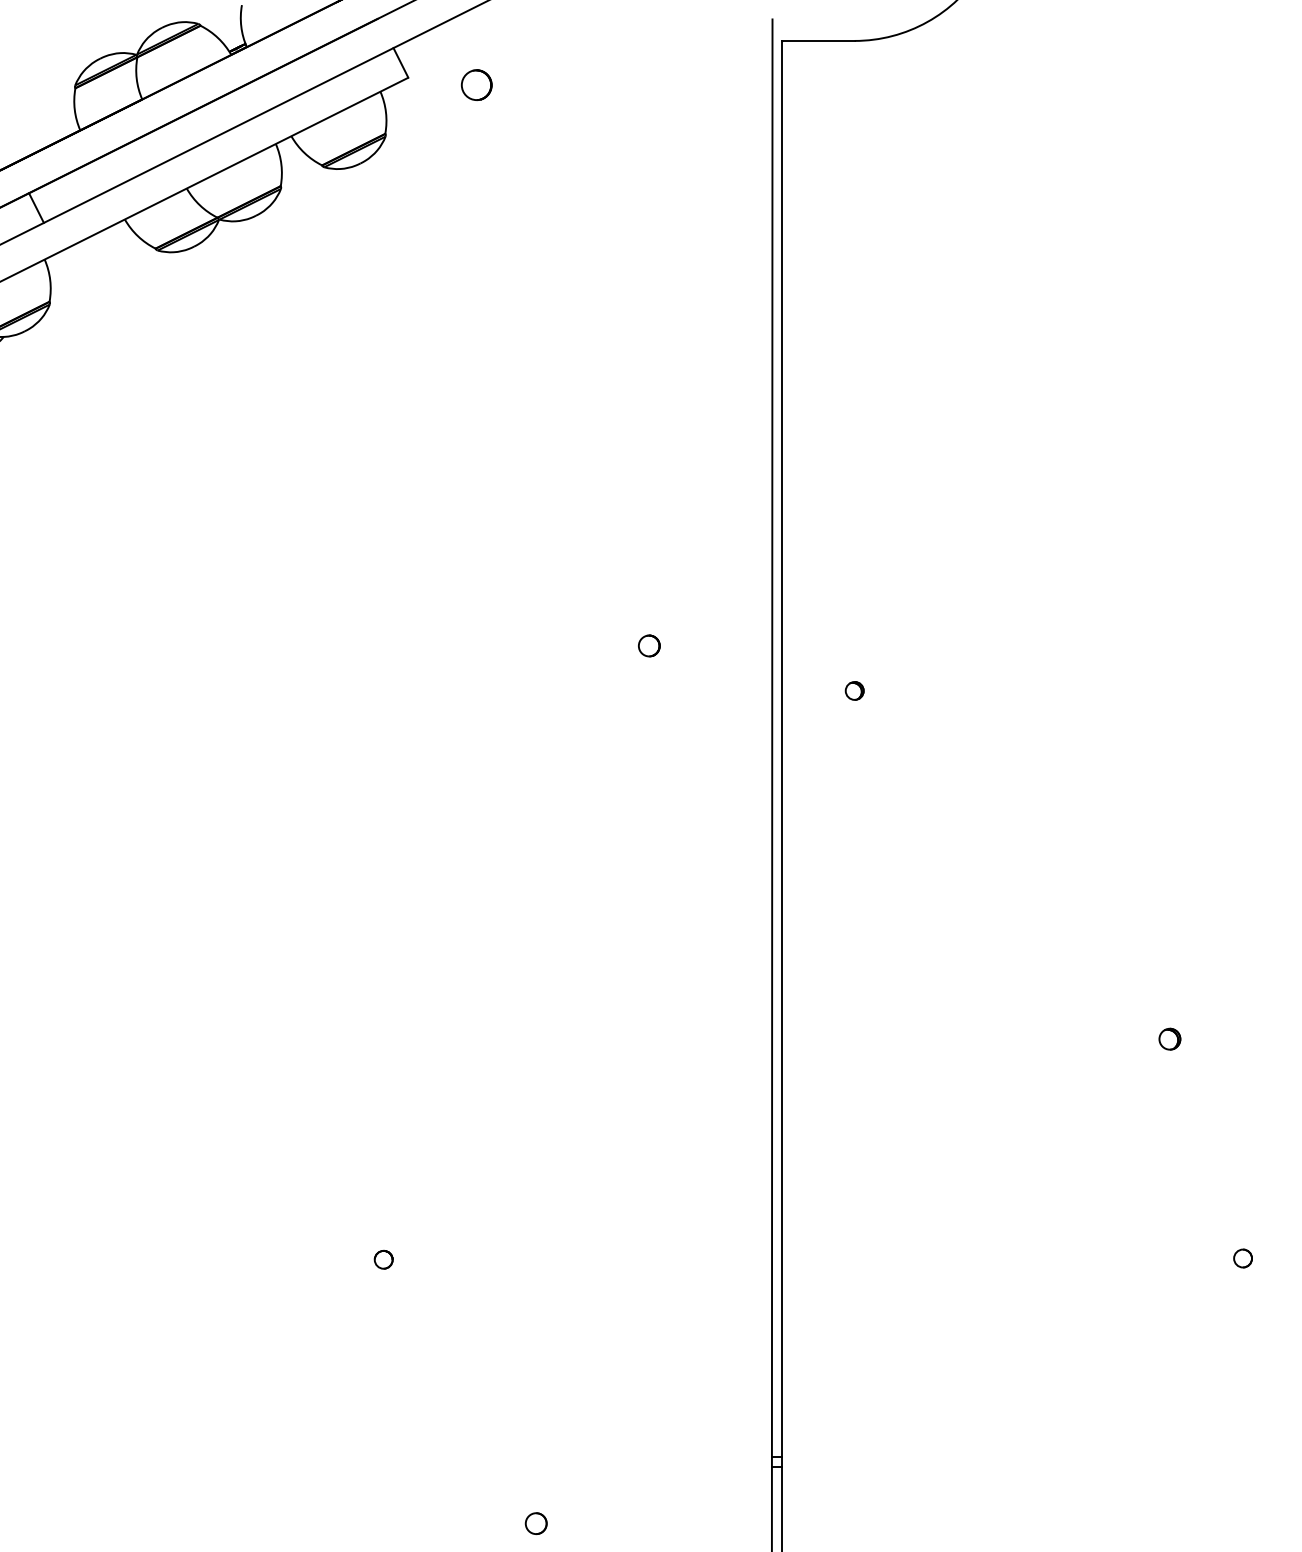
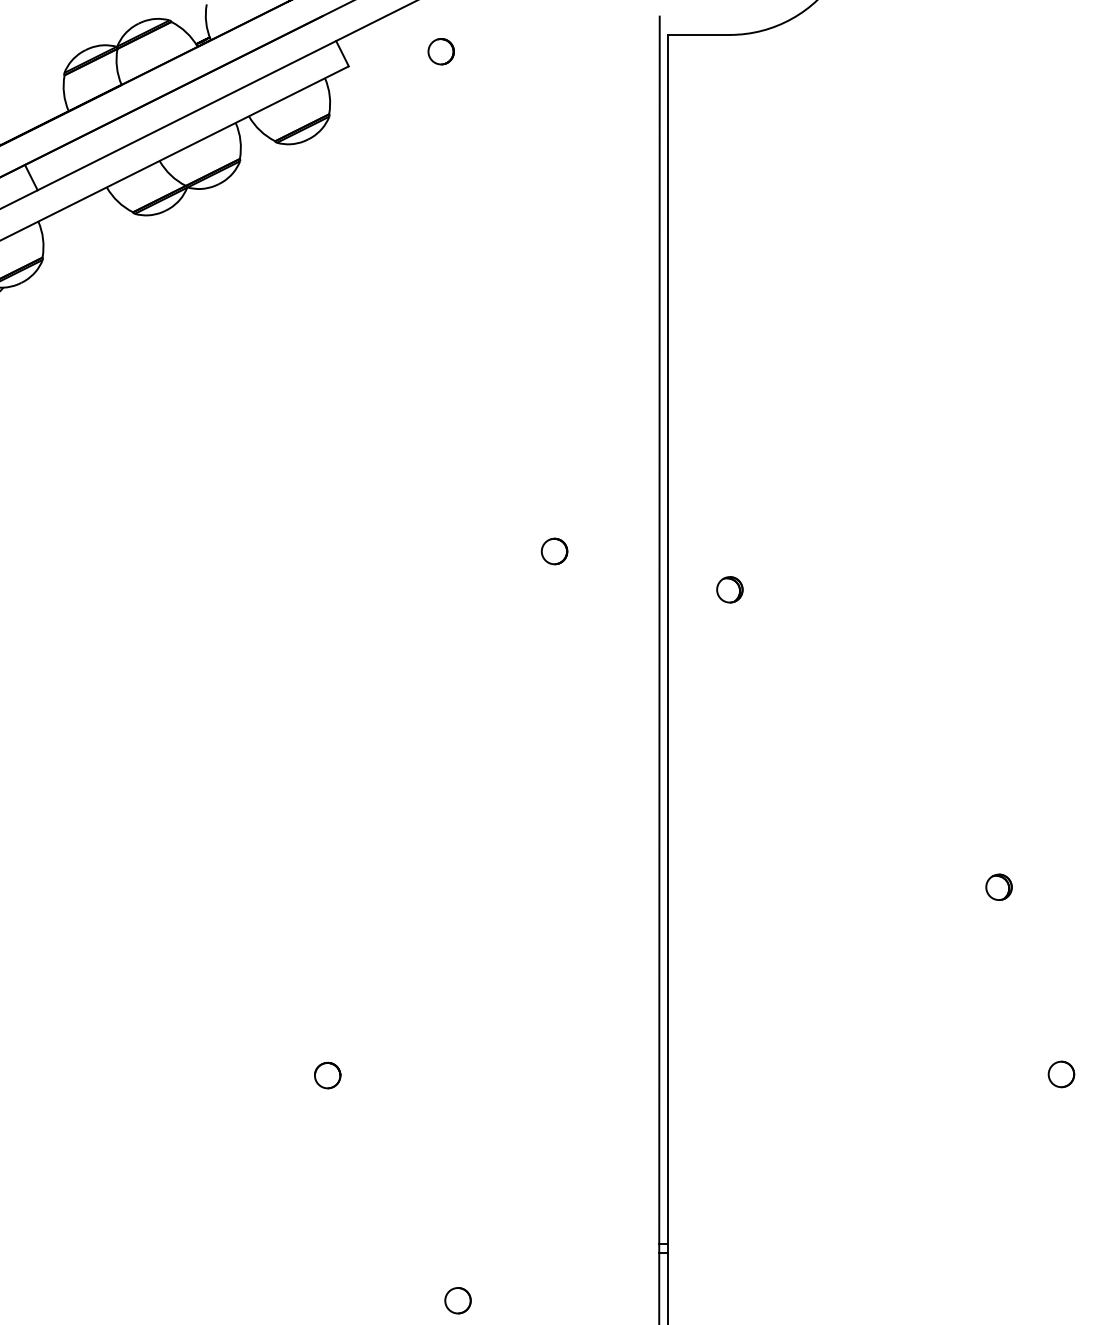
circle: (475, 84) -> (440, 51), moved
part: (649, 645) -> (554, 551), size x1.43
part: (854, 690) -> (729, 589), size x1.67
part: (1169, 1038) -> (998, 886), size x1.43
part: (1243, 1258) -> (1061, 1074), size x1.67
part: (383, 1259) -> (327, 1075), size x1.67
circle: (535, 1523) -> (457, 1300), size x1.43

